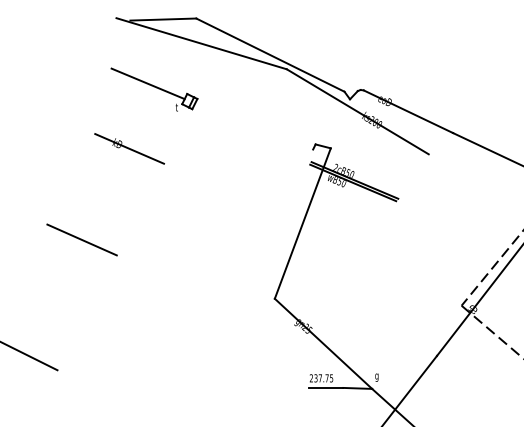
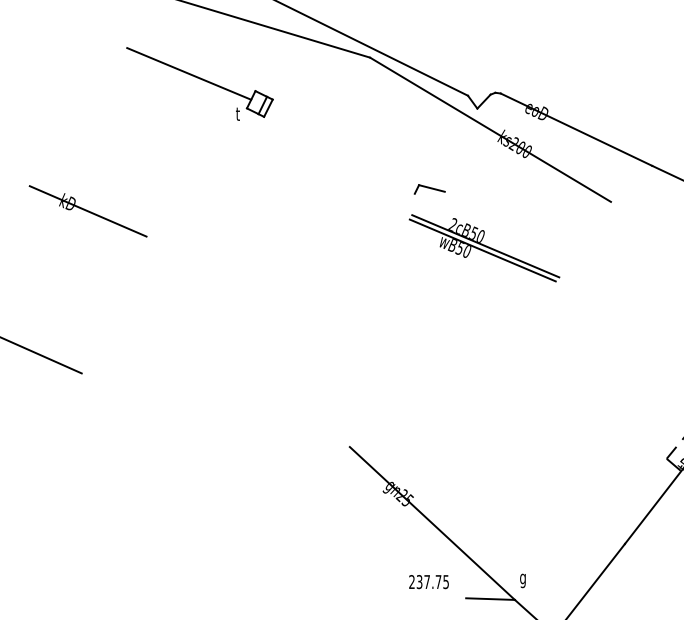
part: (154, 89) -> (199, 83), moved
part: (129, 148) -> (87, 210), moved
line: (302, 223) -> (396, 319), removed
line: (326, 387) -> (437, 597), removed

